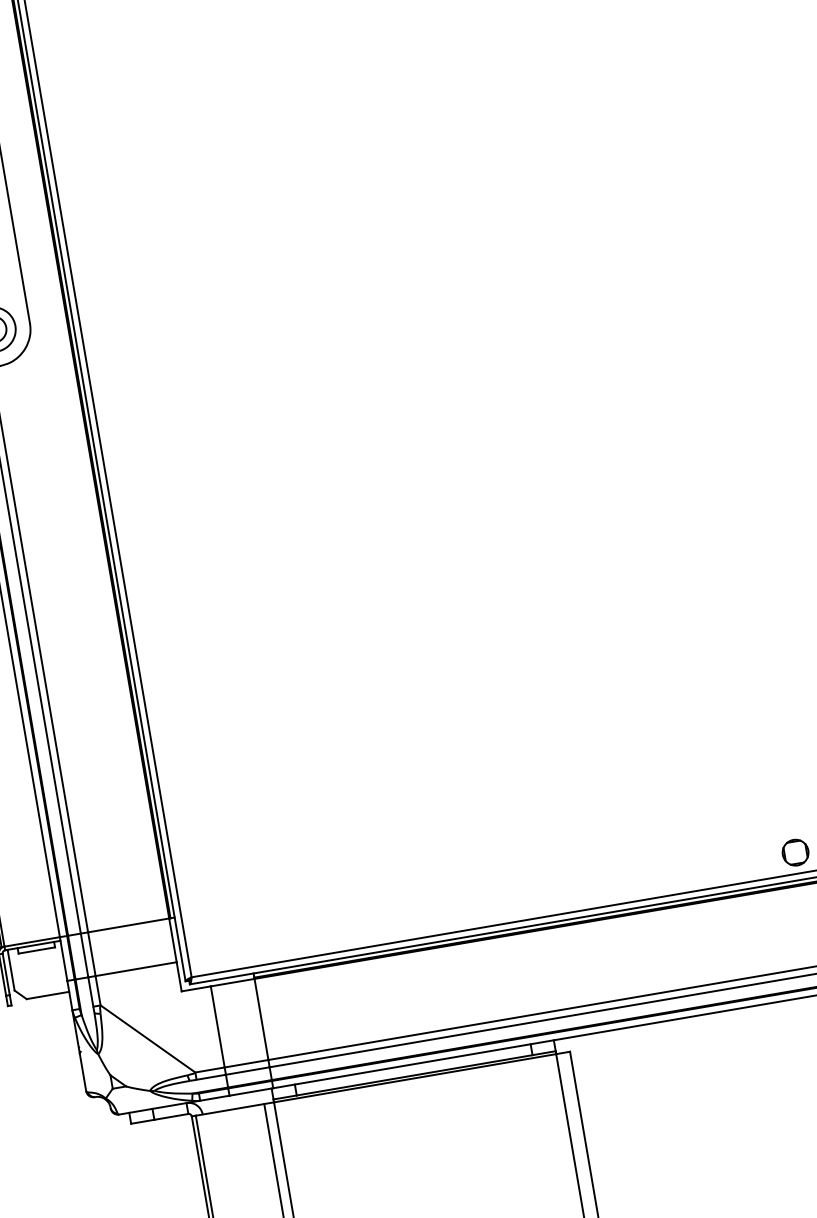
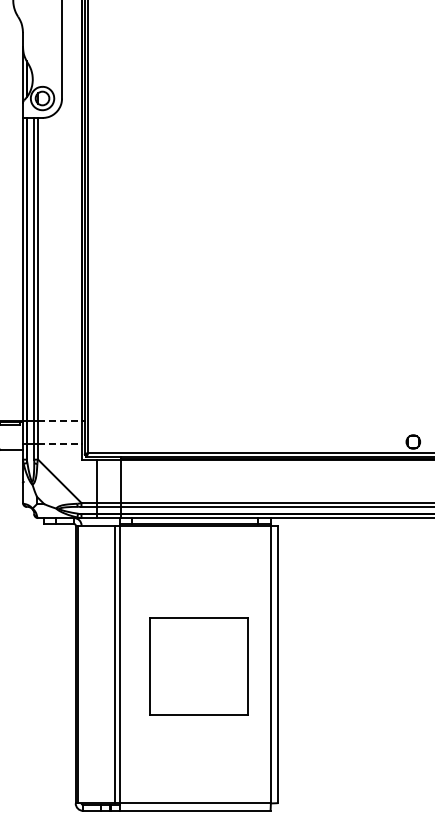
line: (127, 925) -> (59, 420), solid -> dashed
line: (135, 968) -> (59, 443), solid -> dashed

